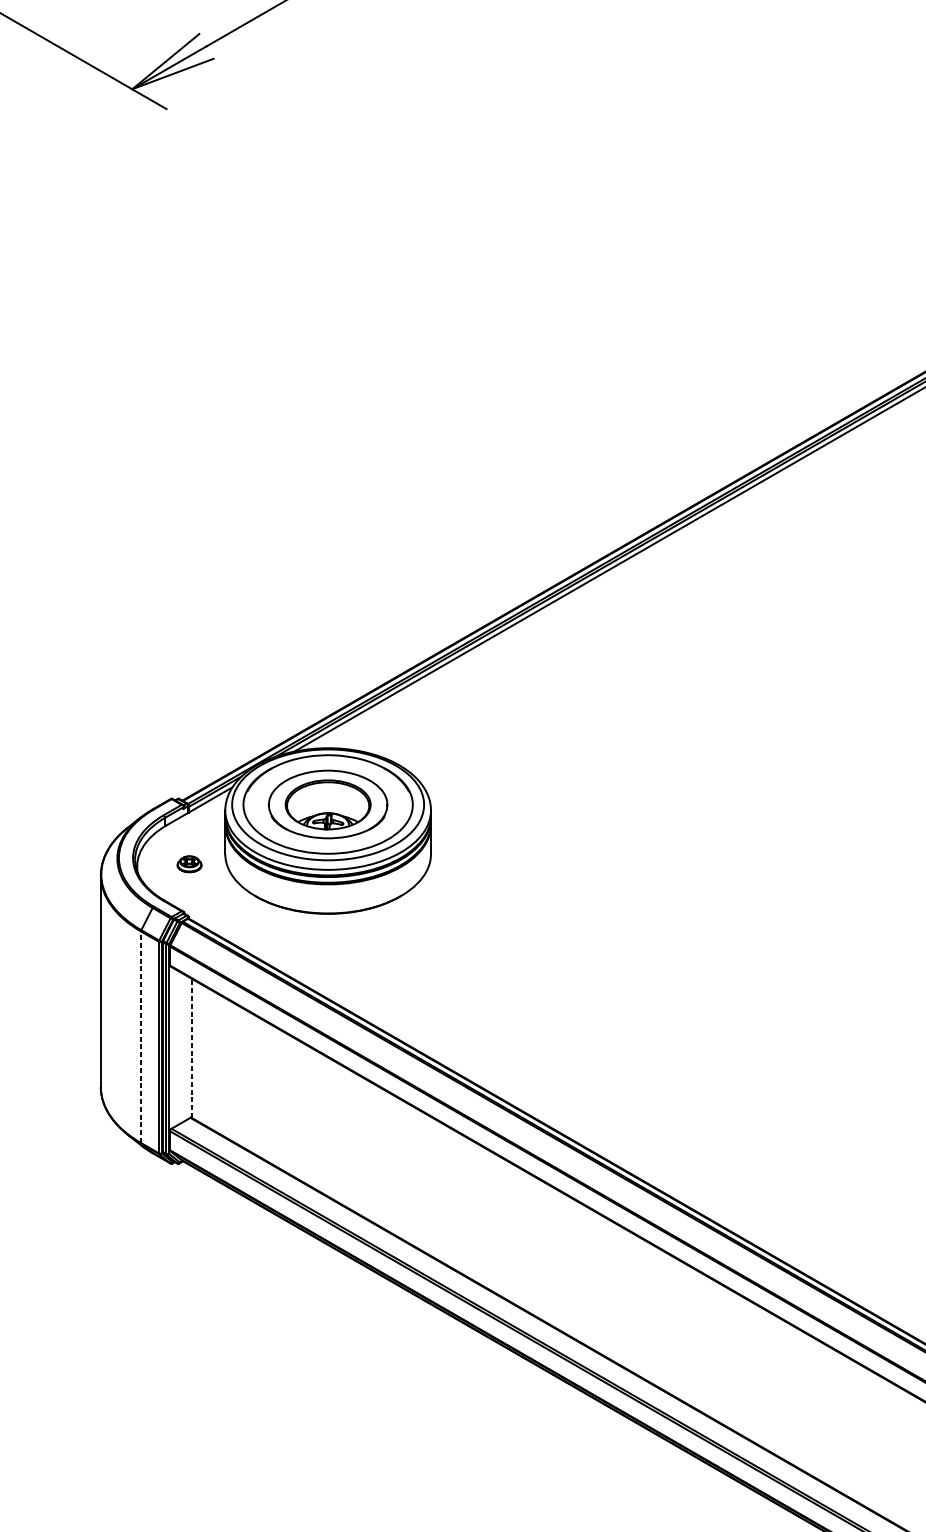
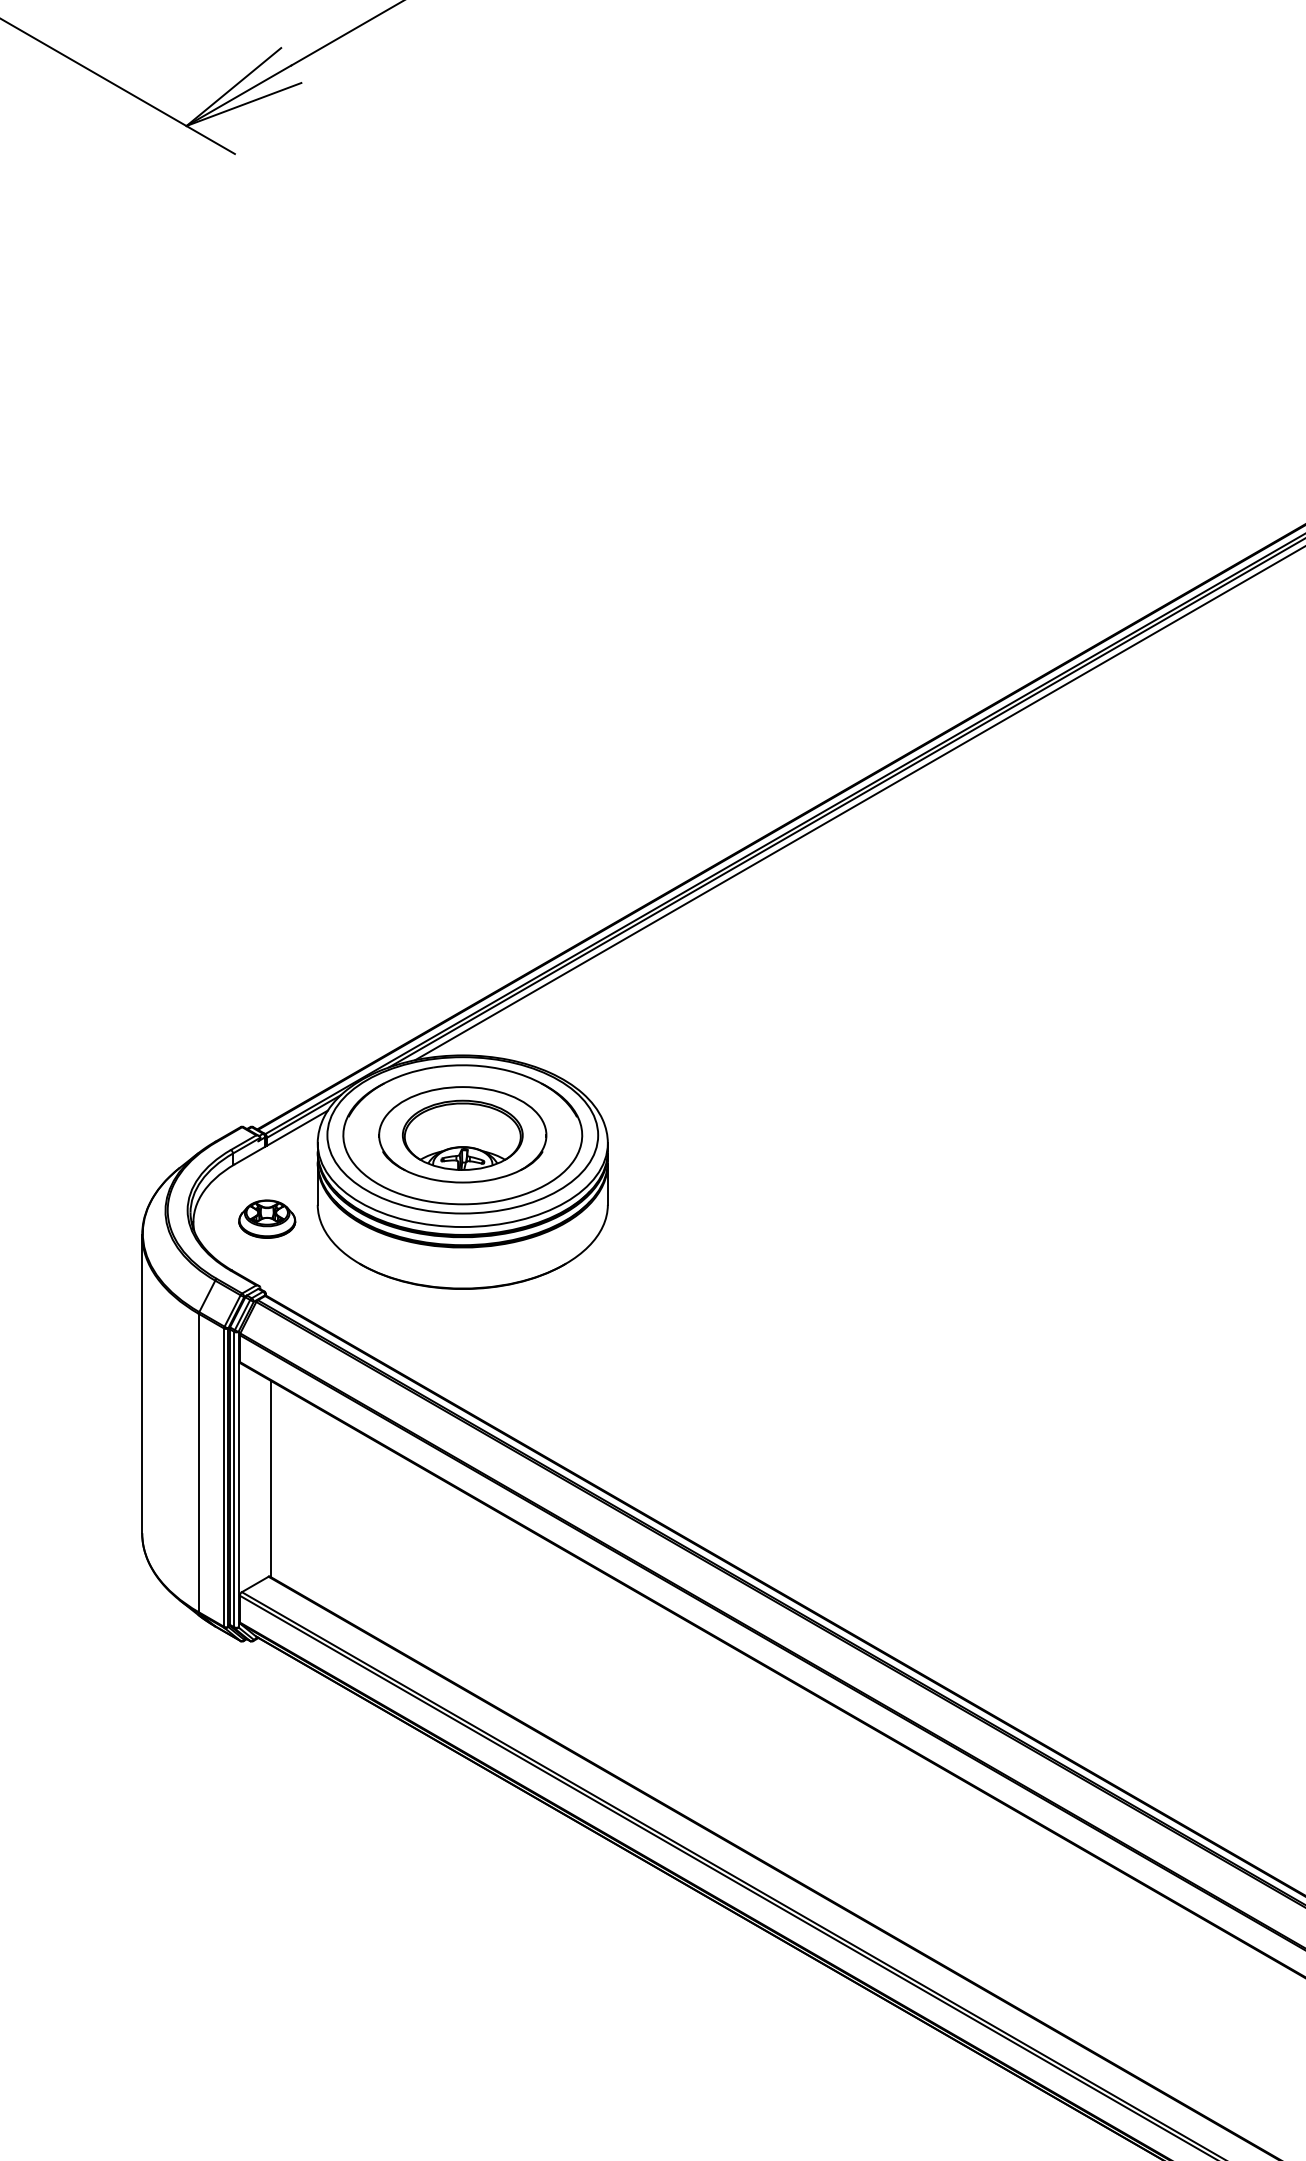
part: (189, 863) -> (267, 1218), size x1.67
line: (140, 1036) -> (198, 1462), dashed -> solid
line: (191, 1048) -> (270, 1478), dashed -> solid

